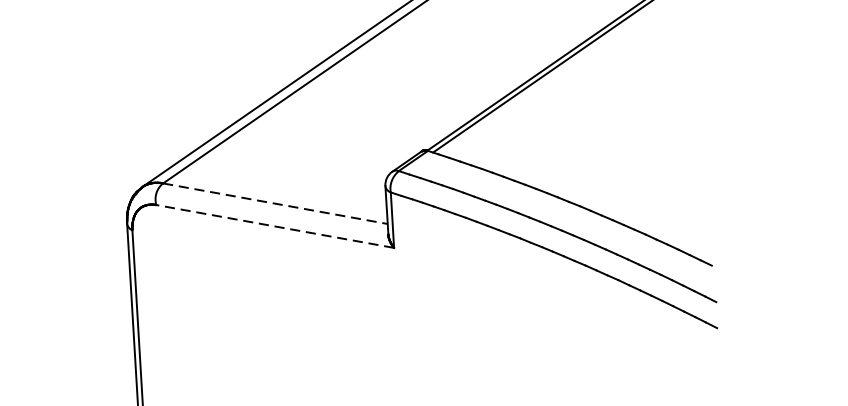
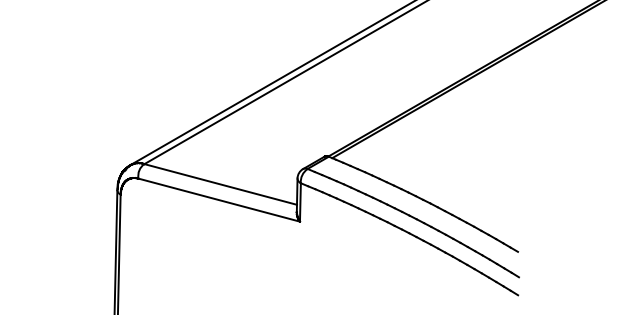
line: (275, 203) -> (220, 184), dashed -> solid
line: (275, 226) -> (219, 200), dashed -> solid

